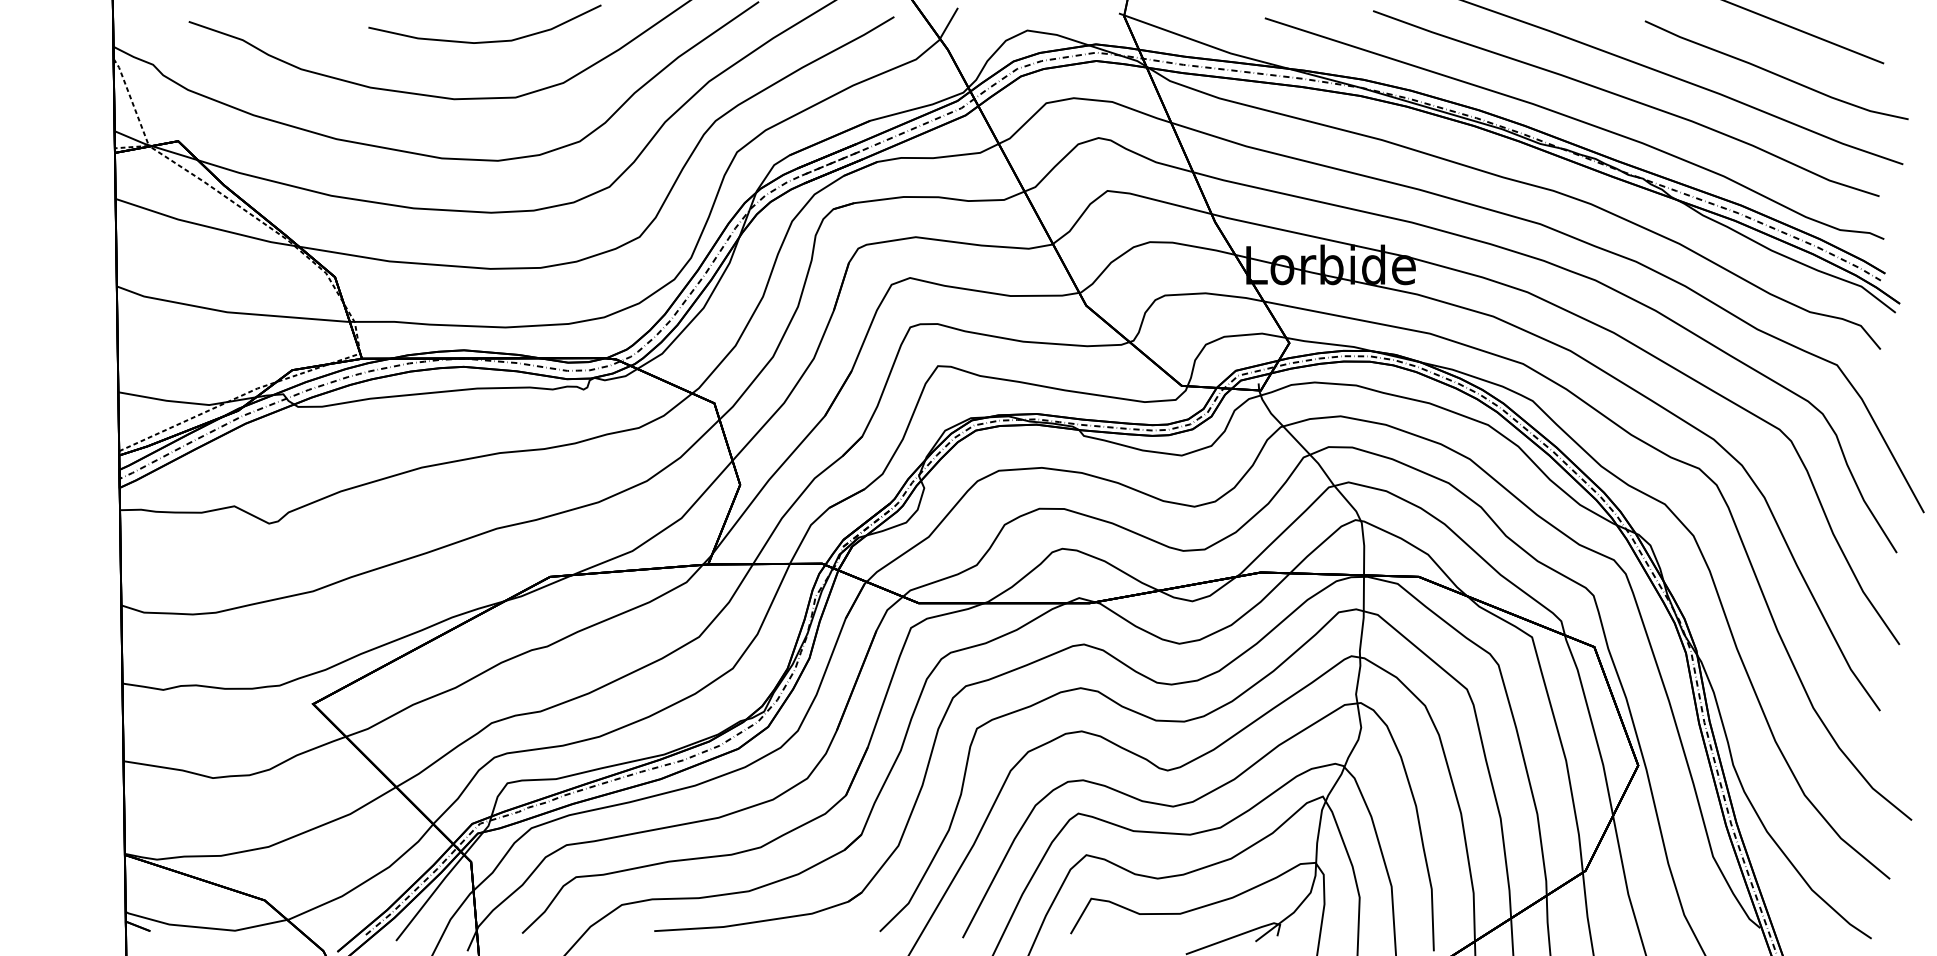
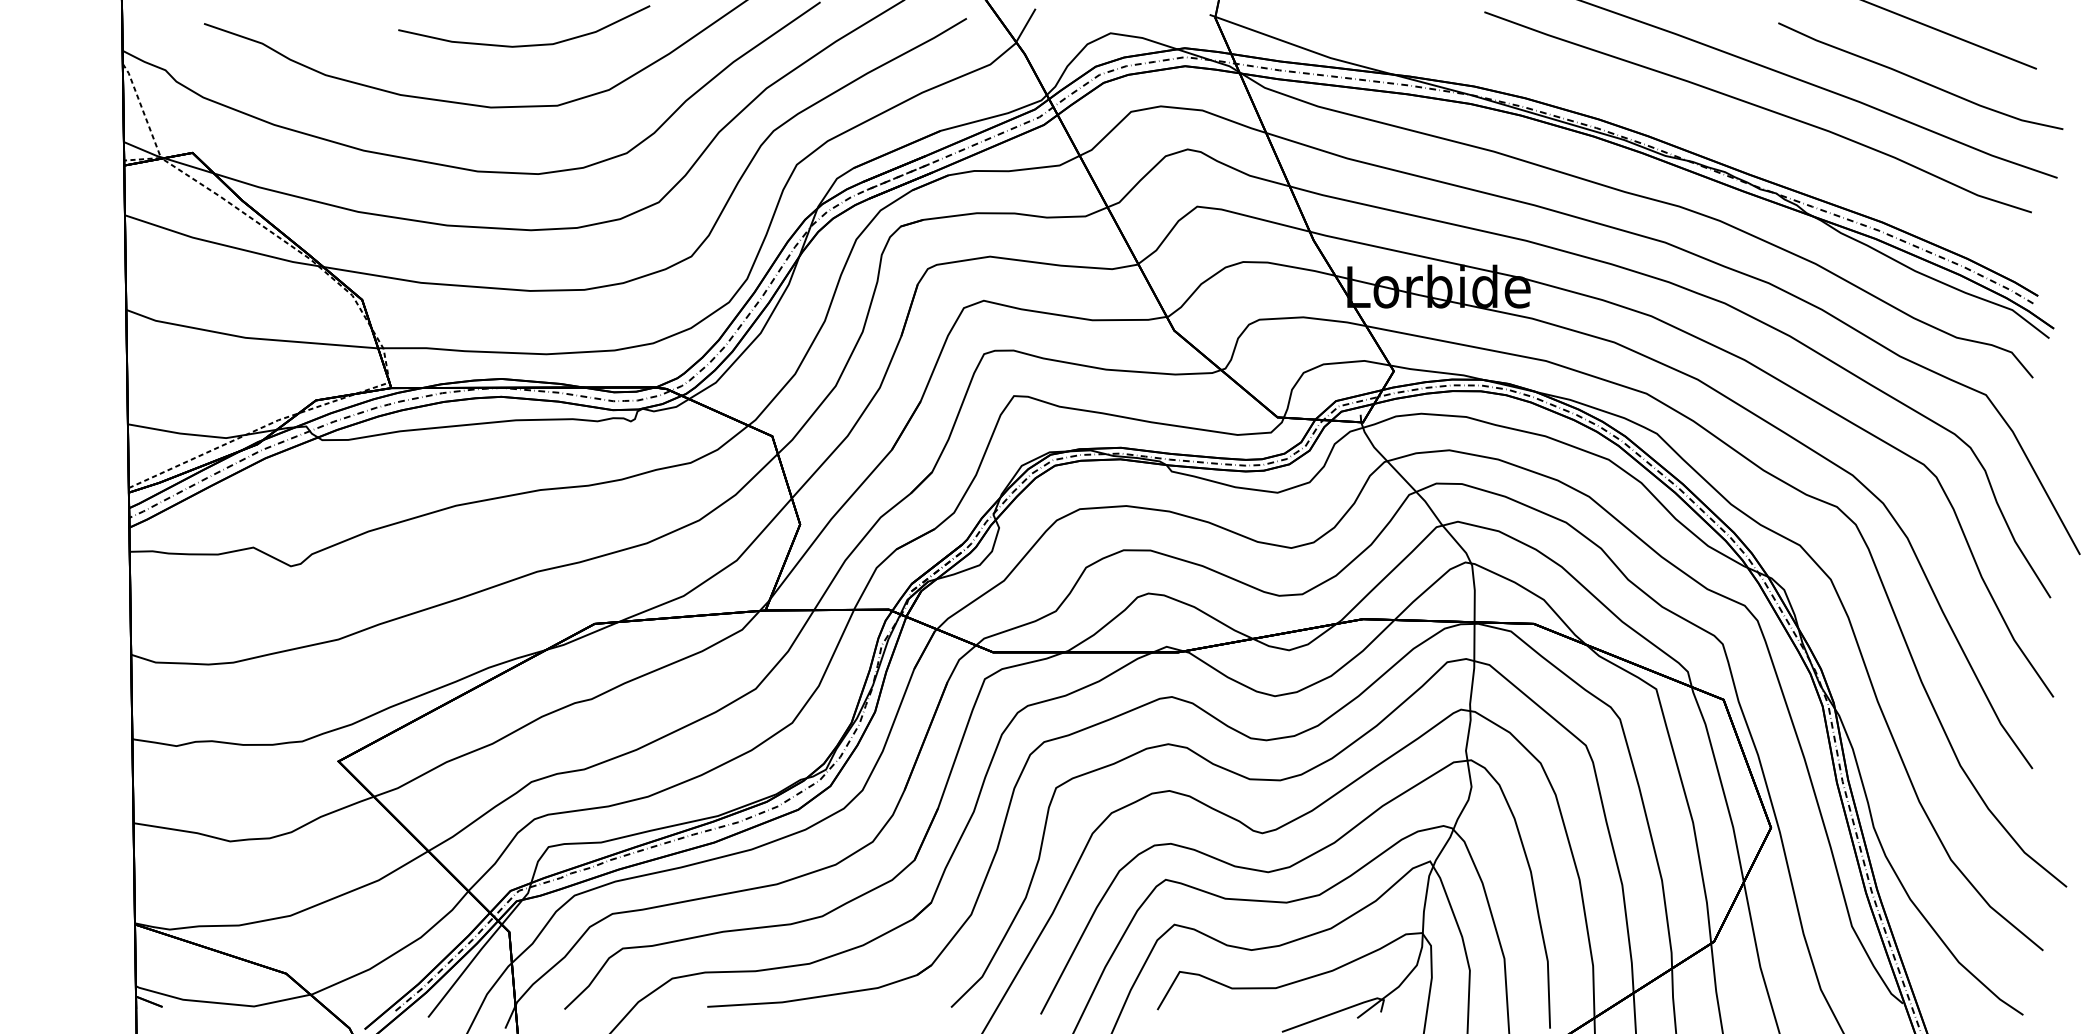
curve: (1578, 121) -> (1706, 131), removed

